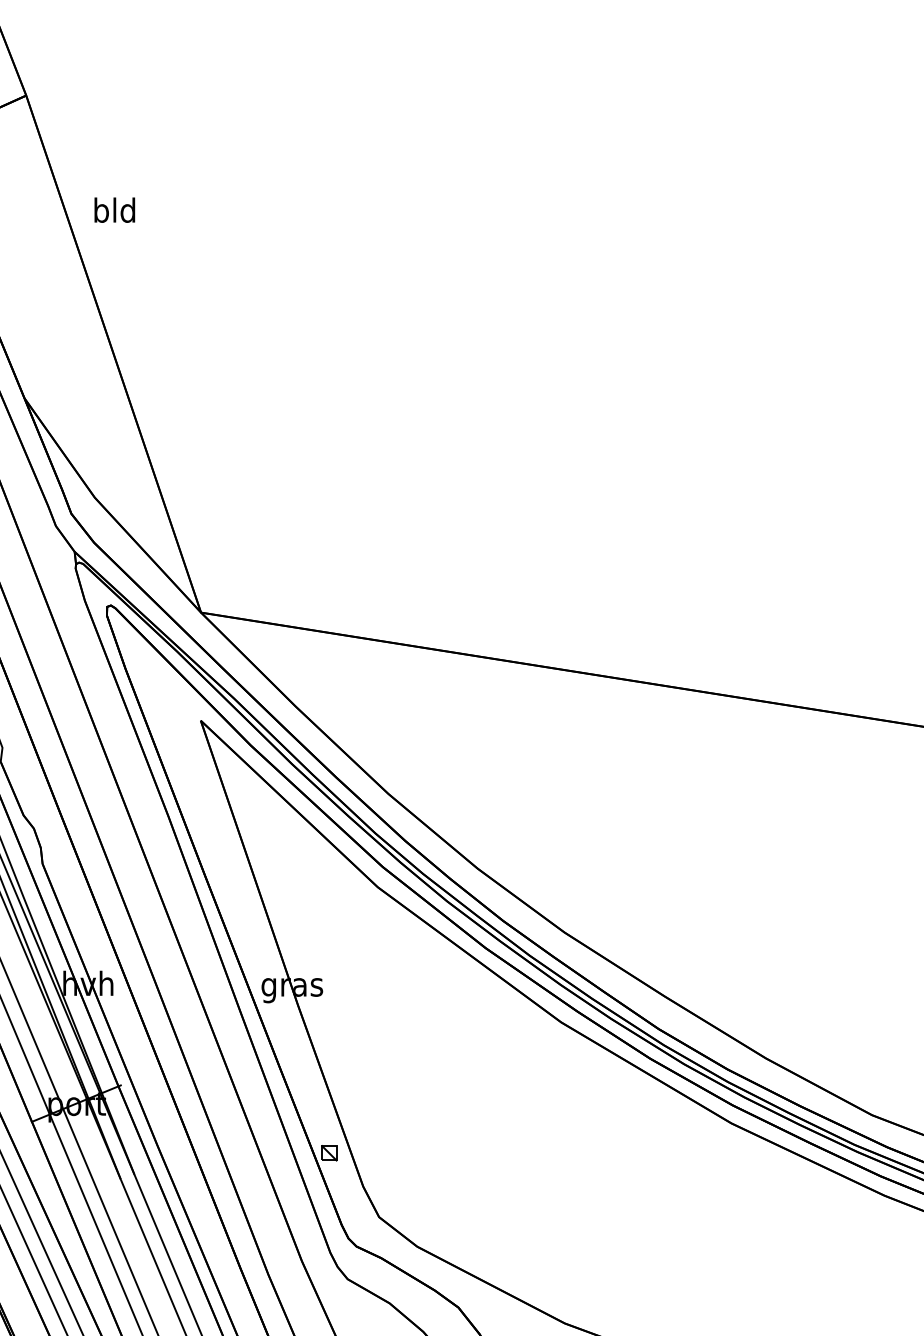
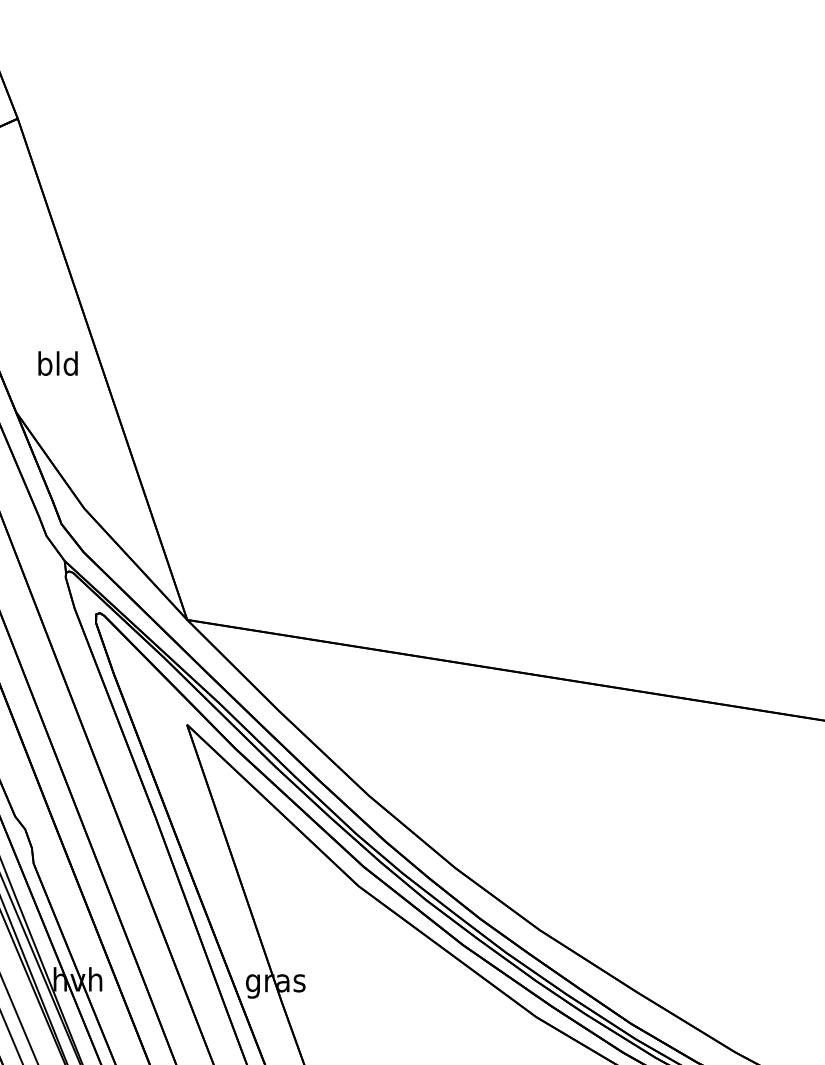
text: (114, 209) -> (57, 362), moved

